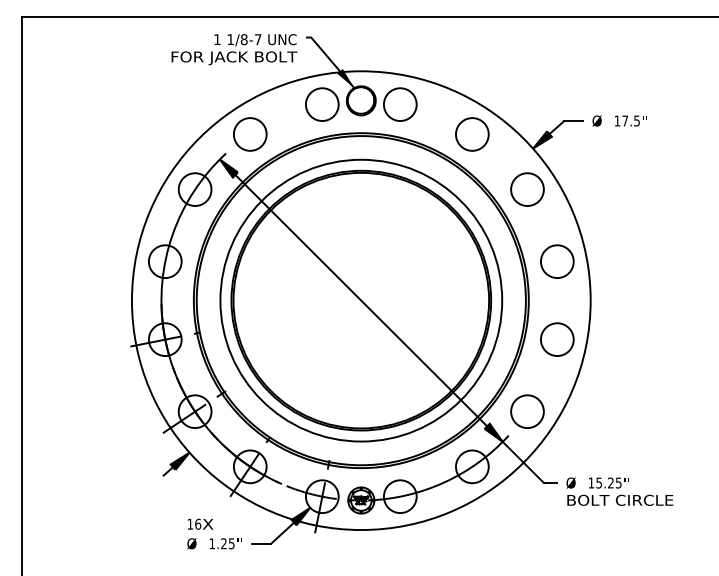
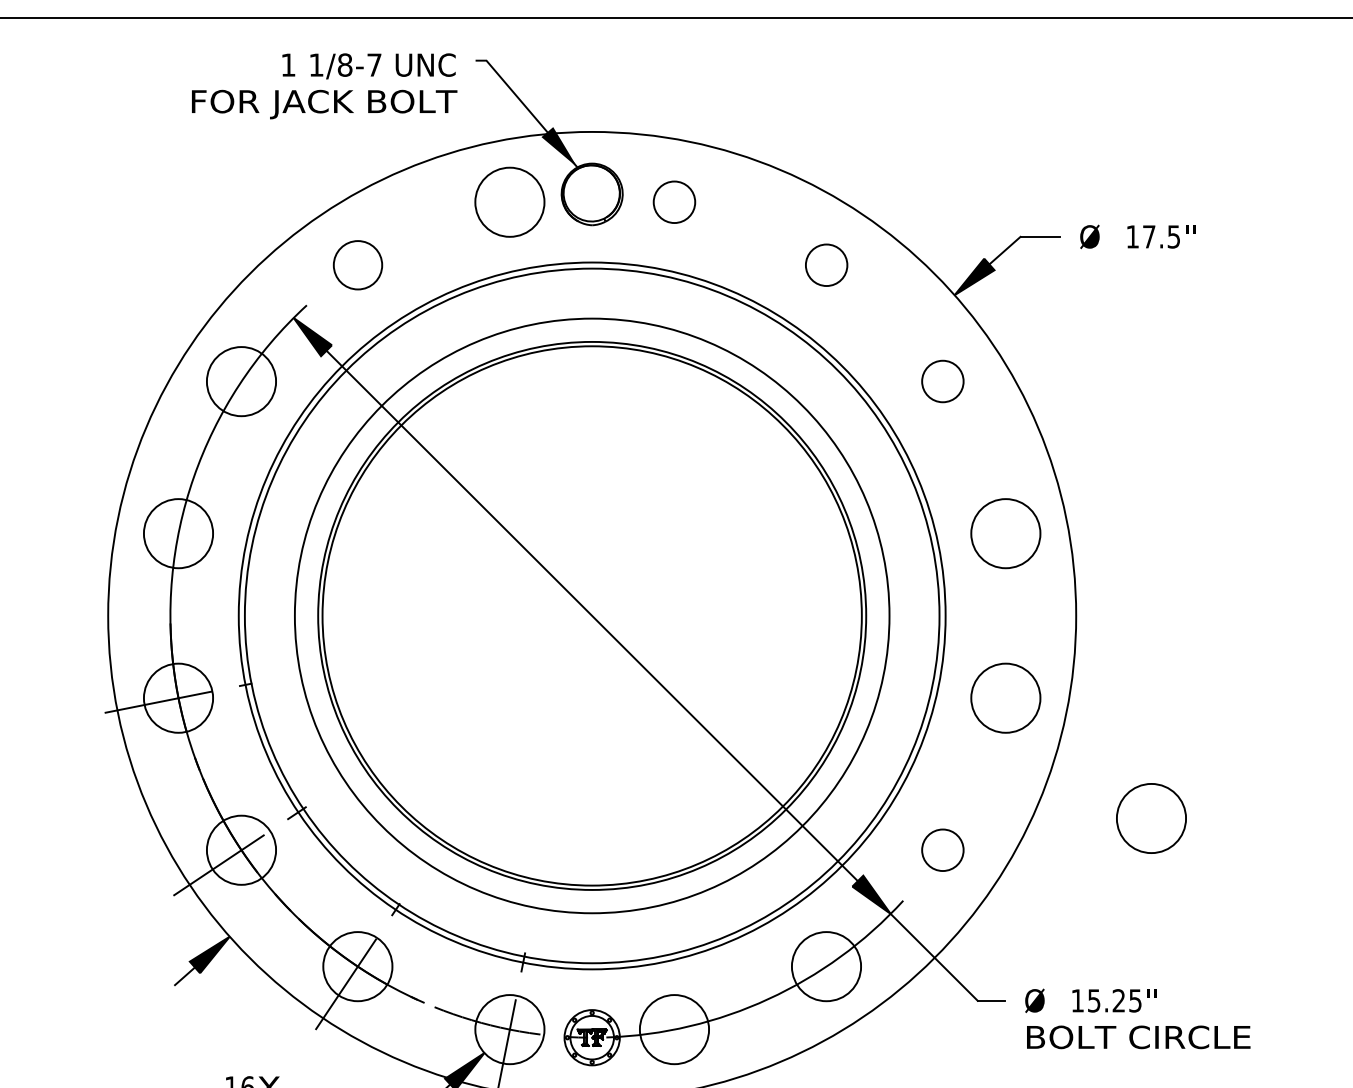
circle: (399, 104) -> (672, 201), size x0.6
circle: (250, 134) -> (358, 265), size x0.7
circle: (472, 134) -> (826, 265), size x0.6
circle: (527, 189) -> (942, 381), size x0.6
circle: (626, 396) -> (1151, 818), added
circle: (527, 411) -> (942, 849), size x0.6

